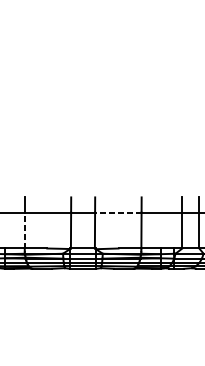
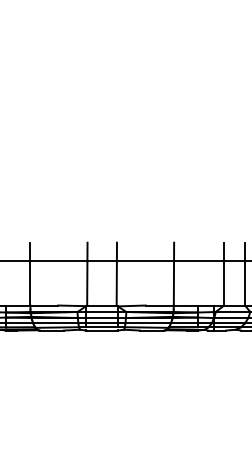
line: (118, 212) -> (145, 261), dashed -> solid
line: (24, 229) -> (30, 282), dashed -> solid

